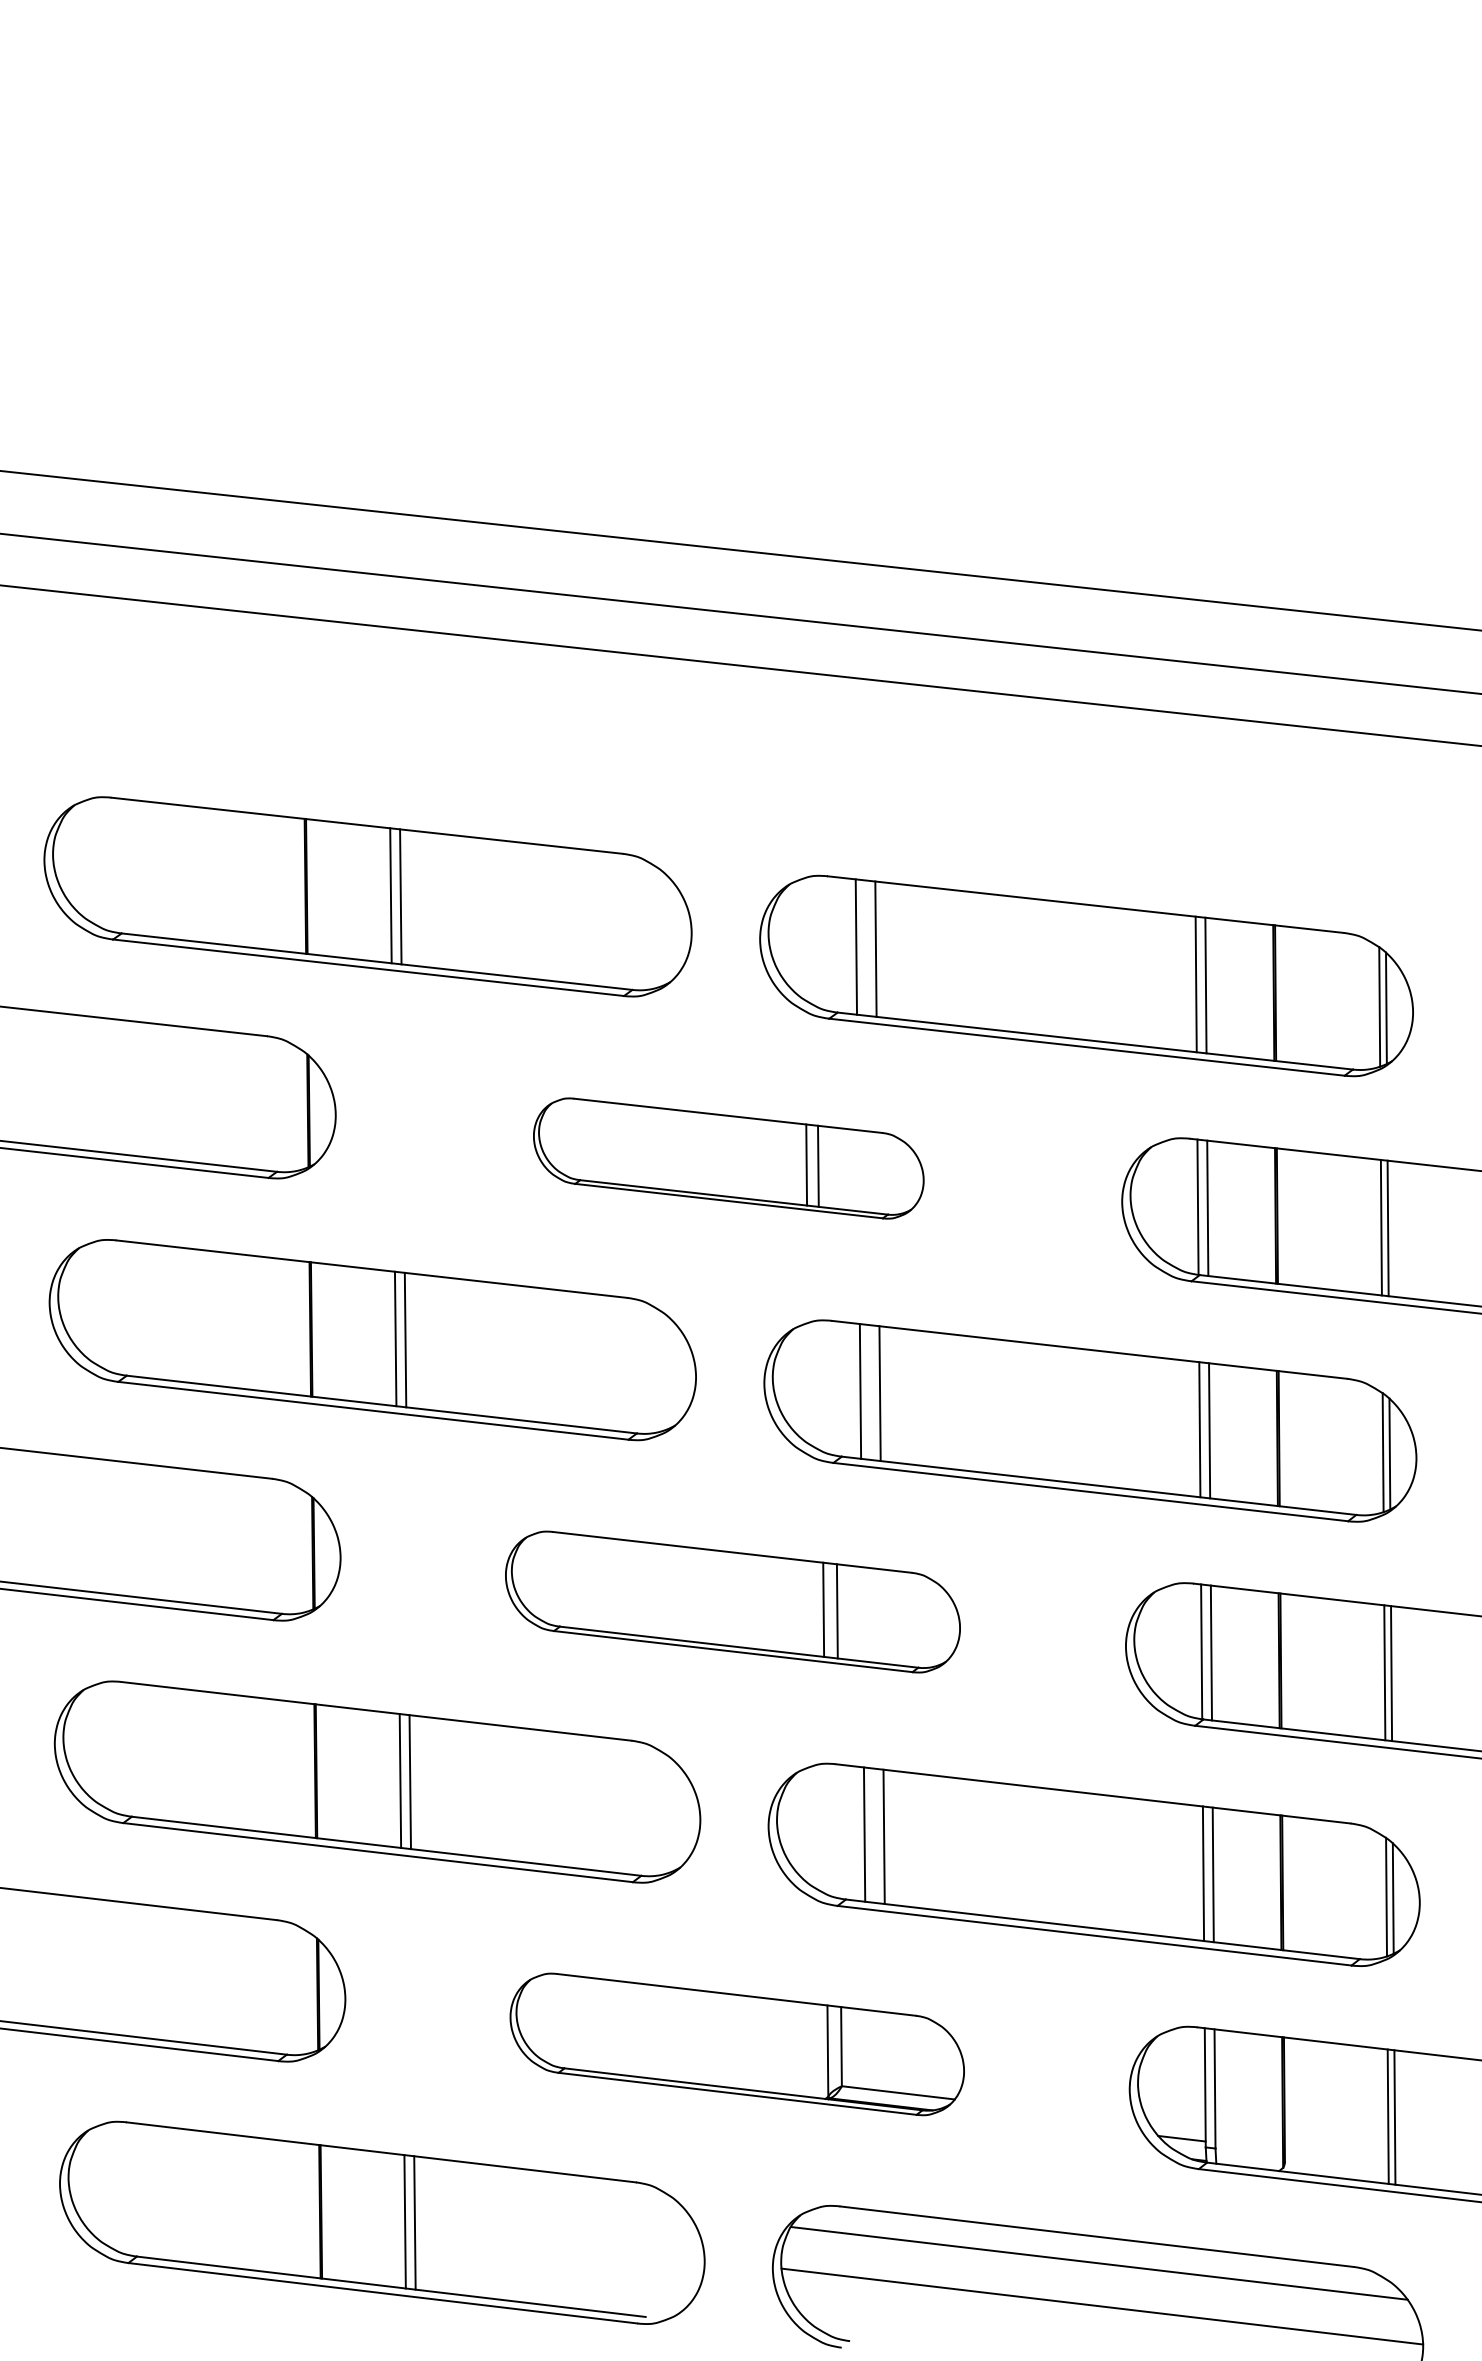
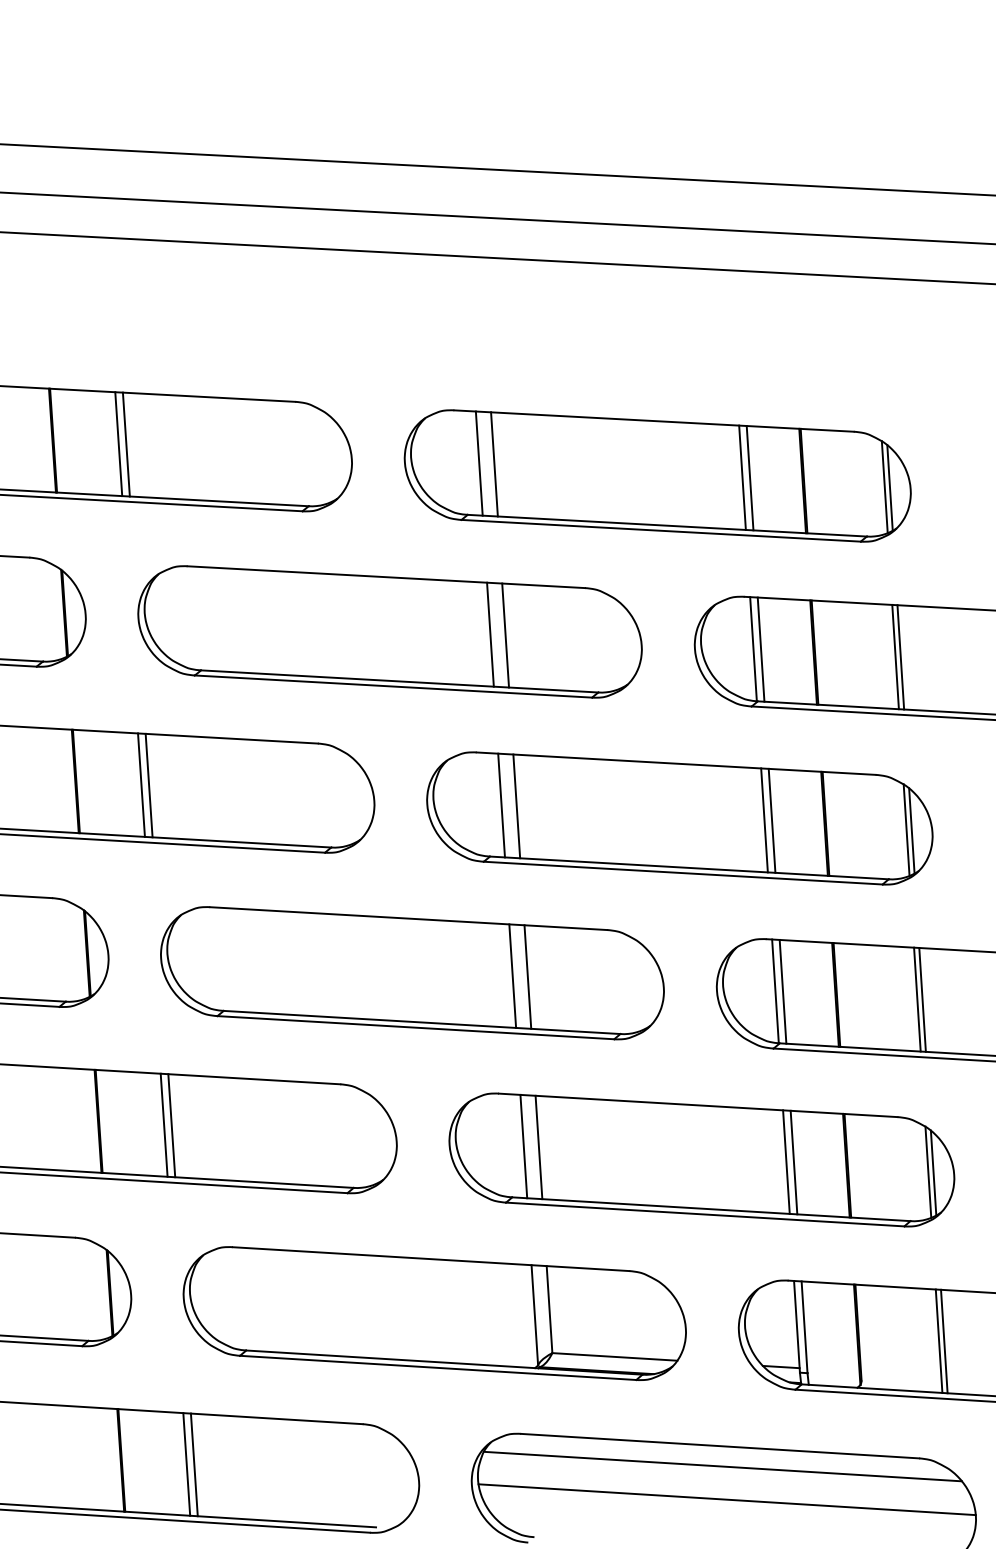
part: (728, 1158) -> (389, 631), size x1.67
part: (732, 1601) -> (412, 972), size x1.43
part: (737, 2044) -> (435, 1313), size x1.43

